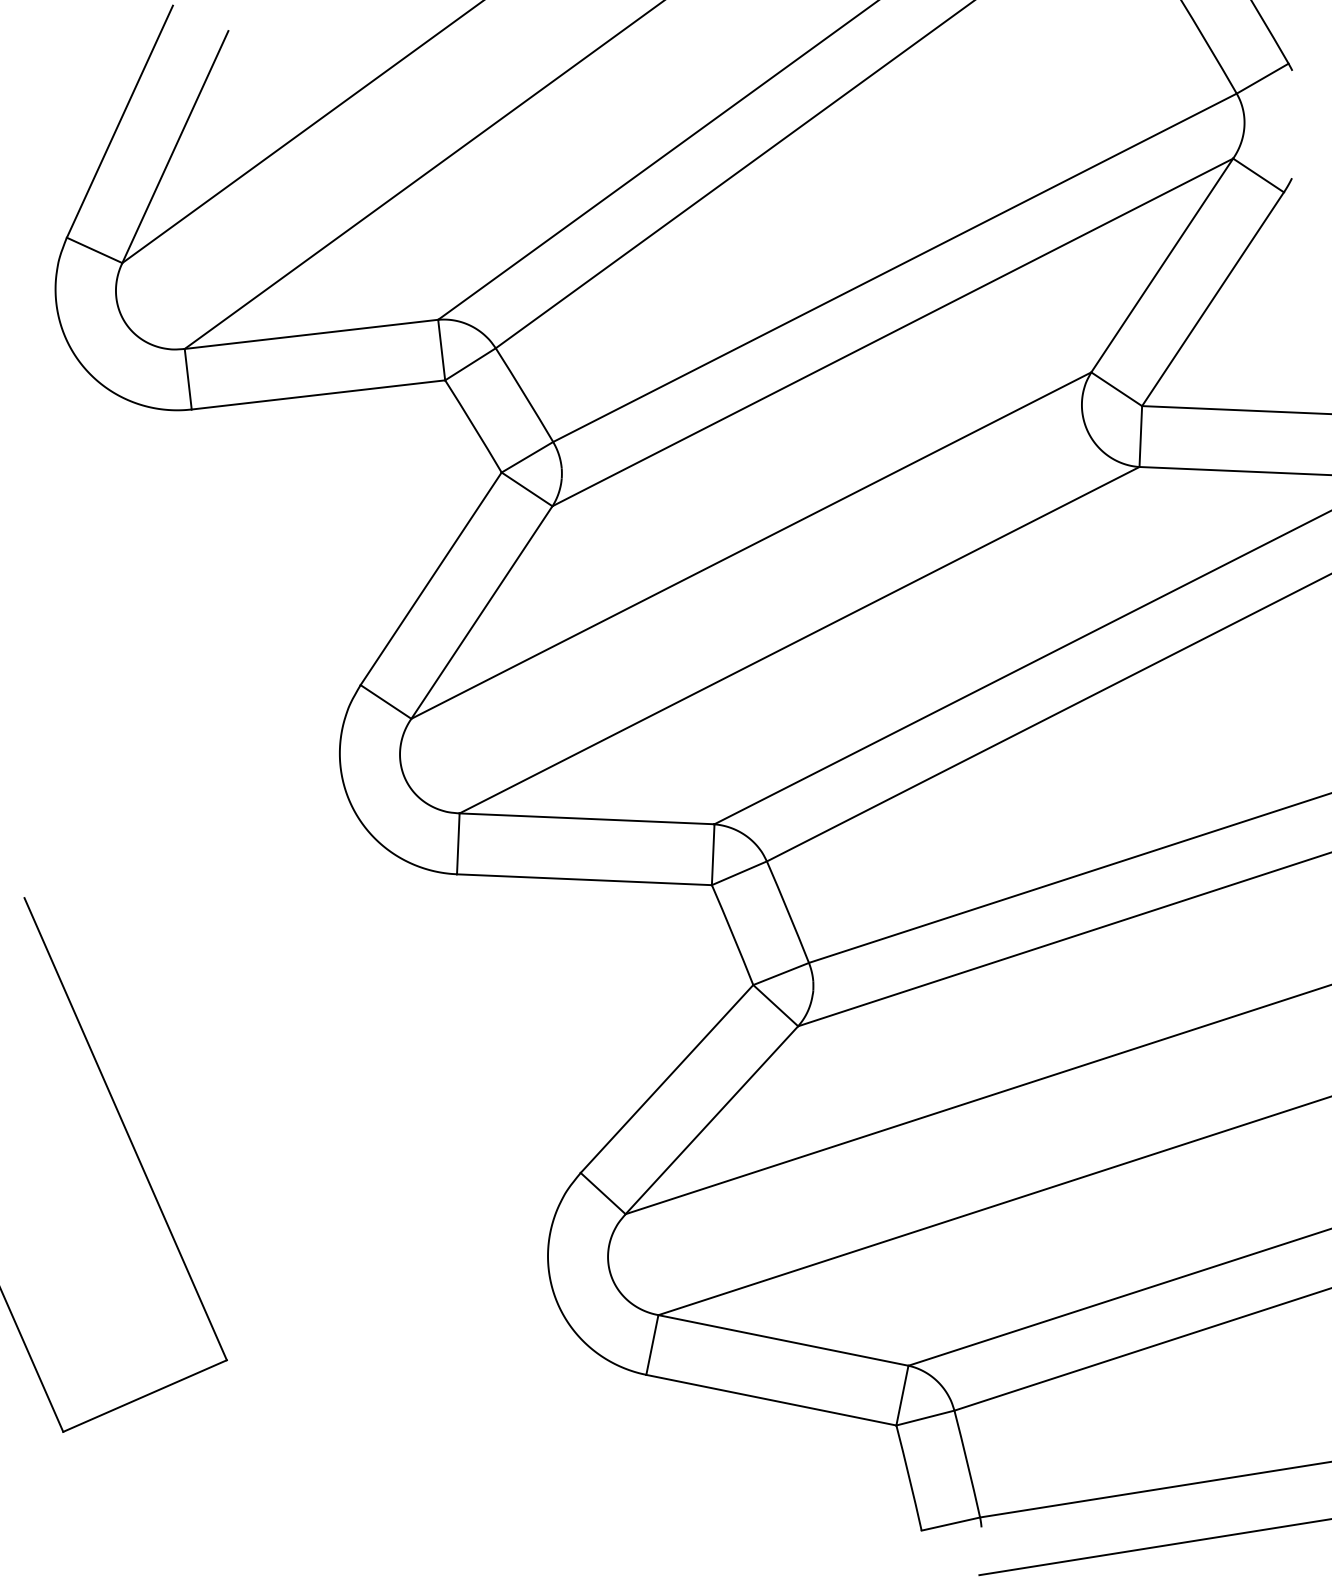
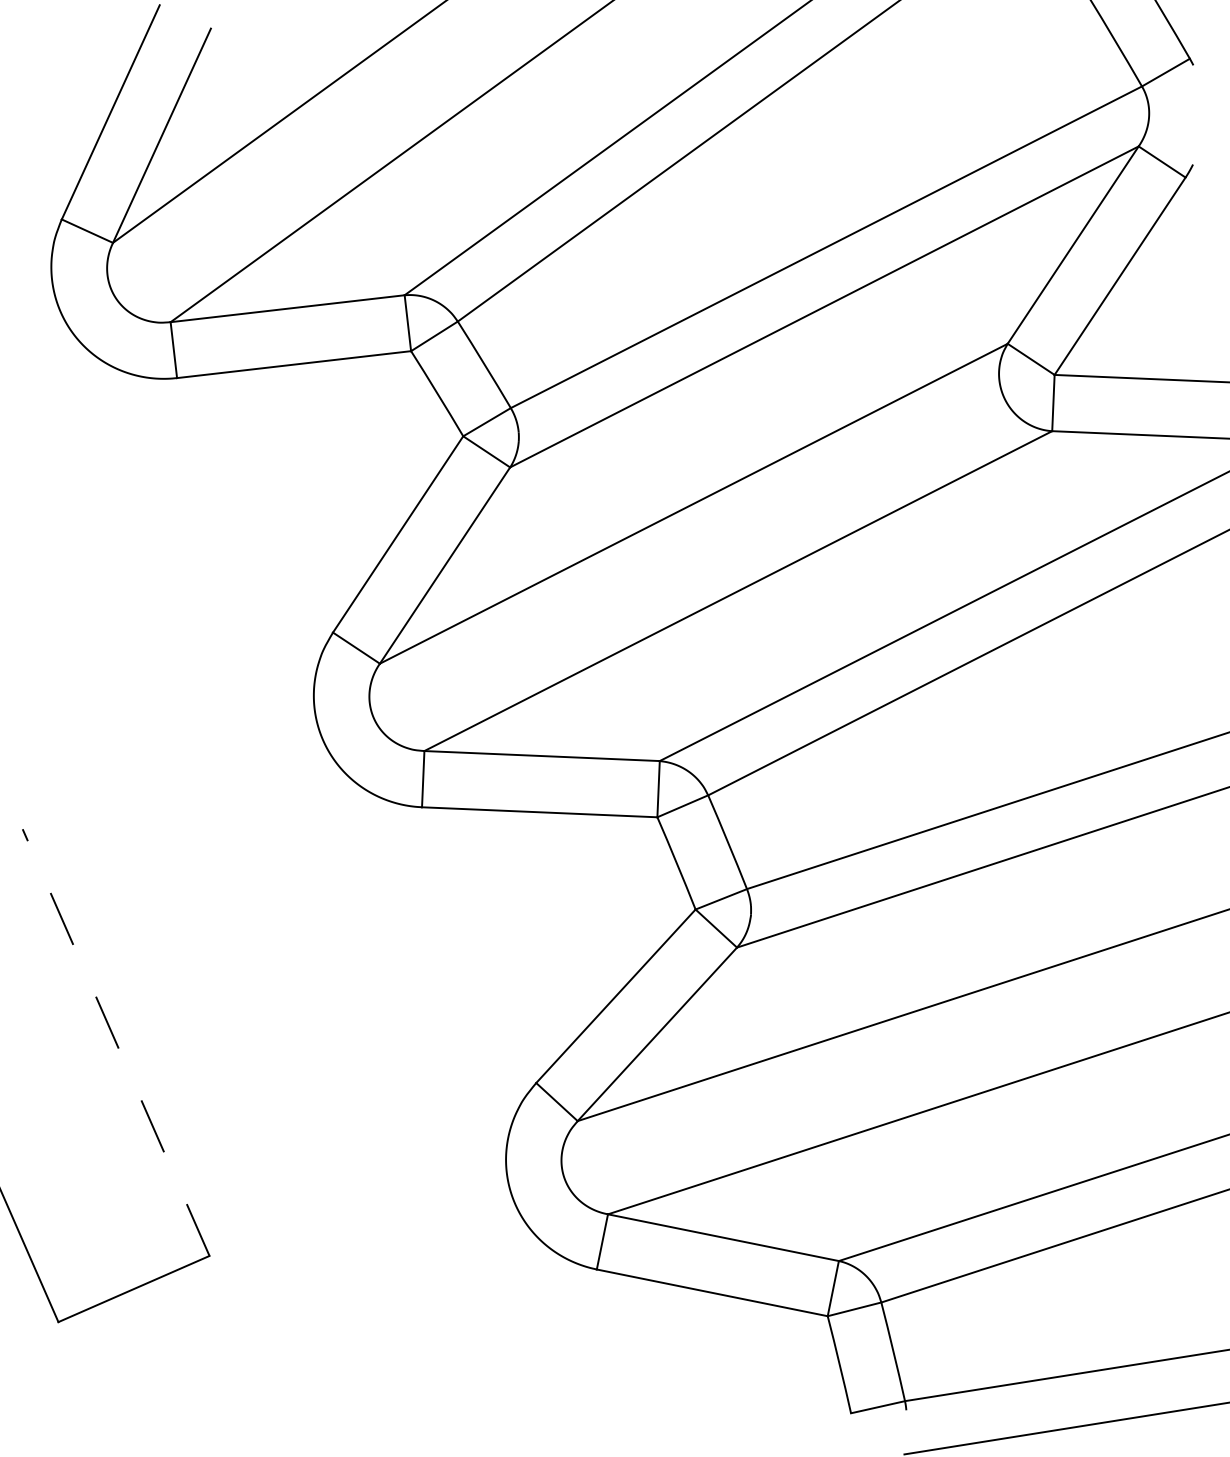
line: (126, 1129) -> (116, 1042), solid -> dashed

